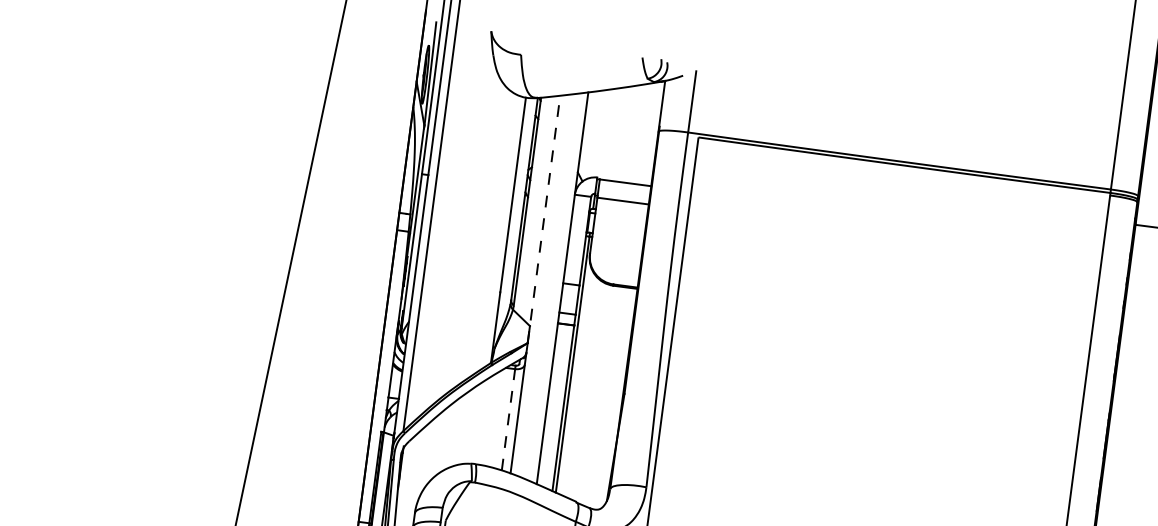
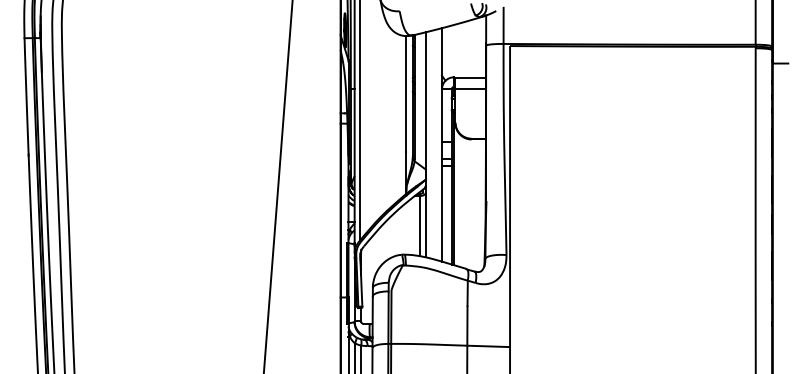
line: (543, 218) -> (425, 105), dashed -> solid
line: (508, 418) -> (420, 225), dashed -> solid

